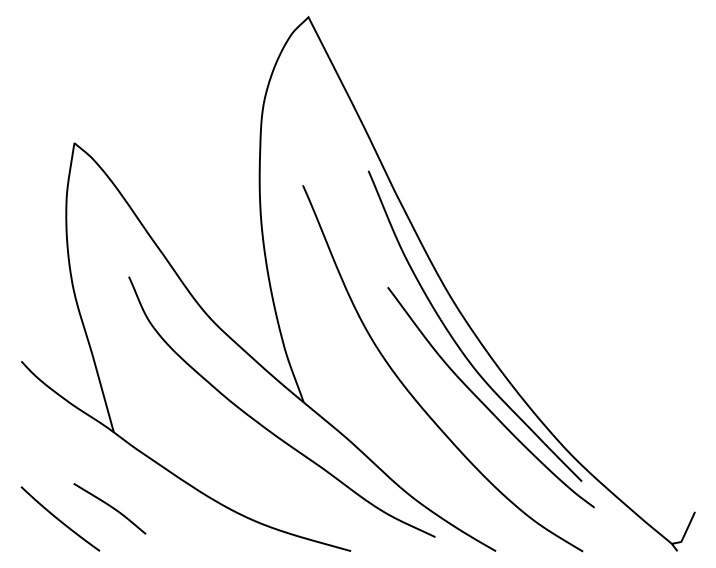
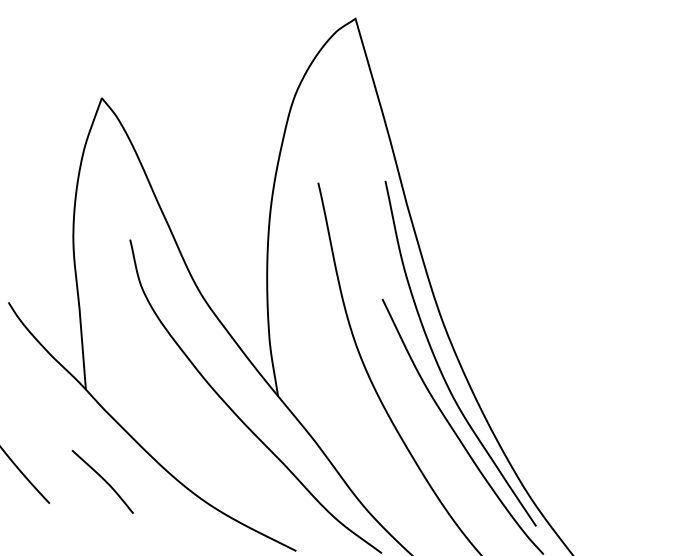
curve: (110, 507) -> (103, 480), moved

